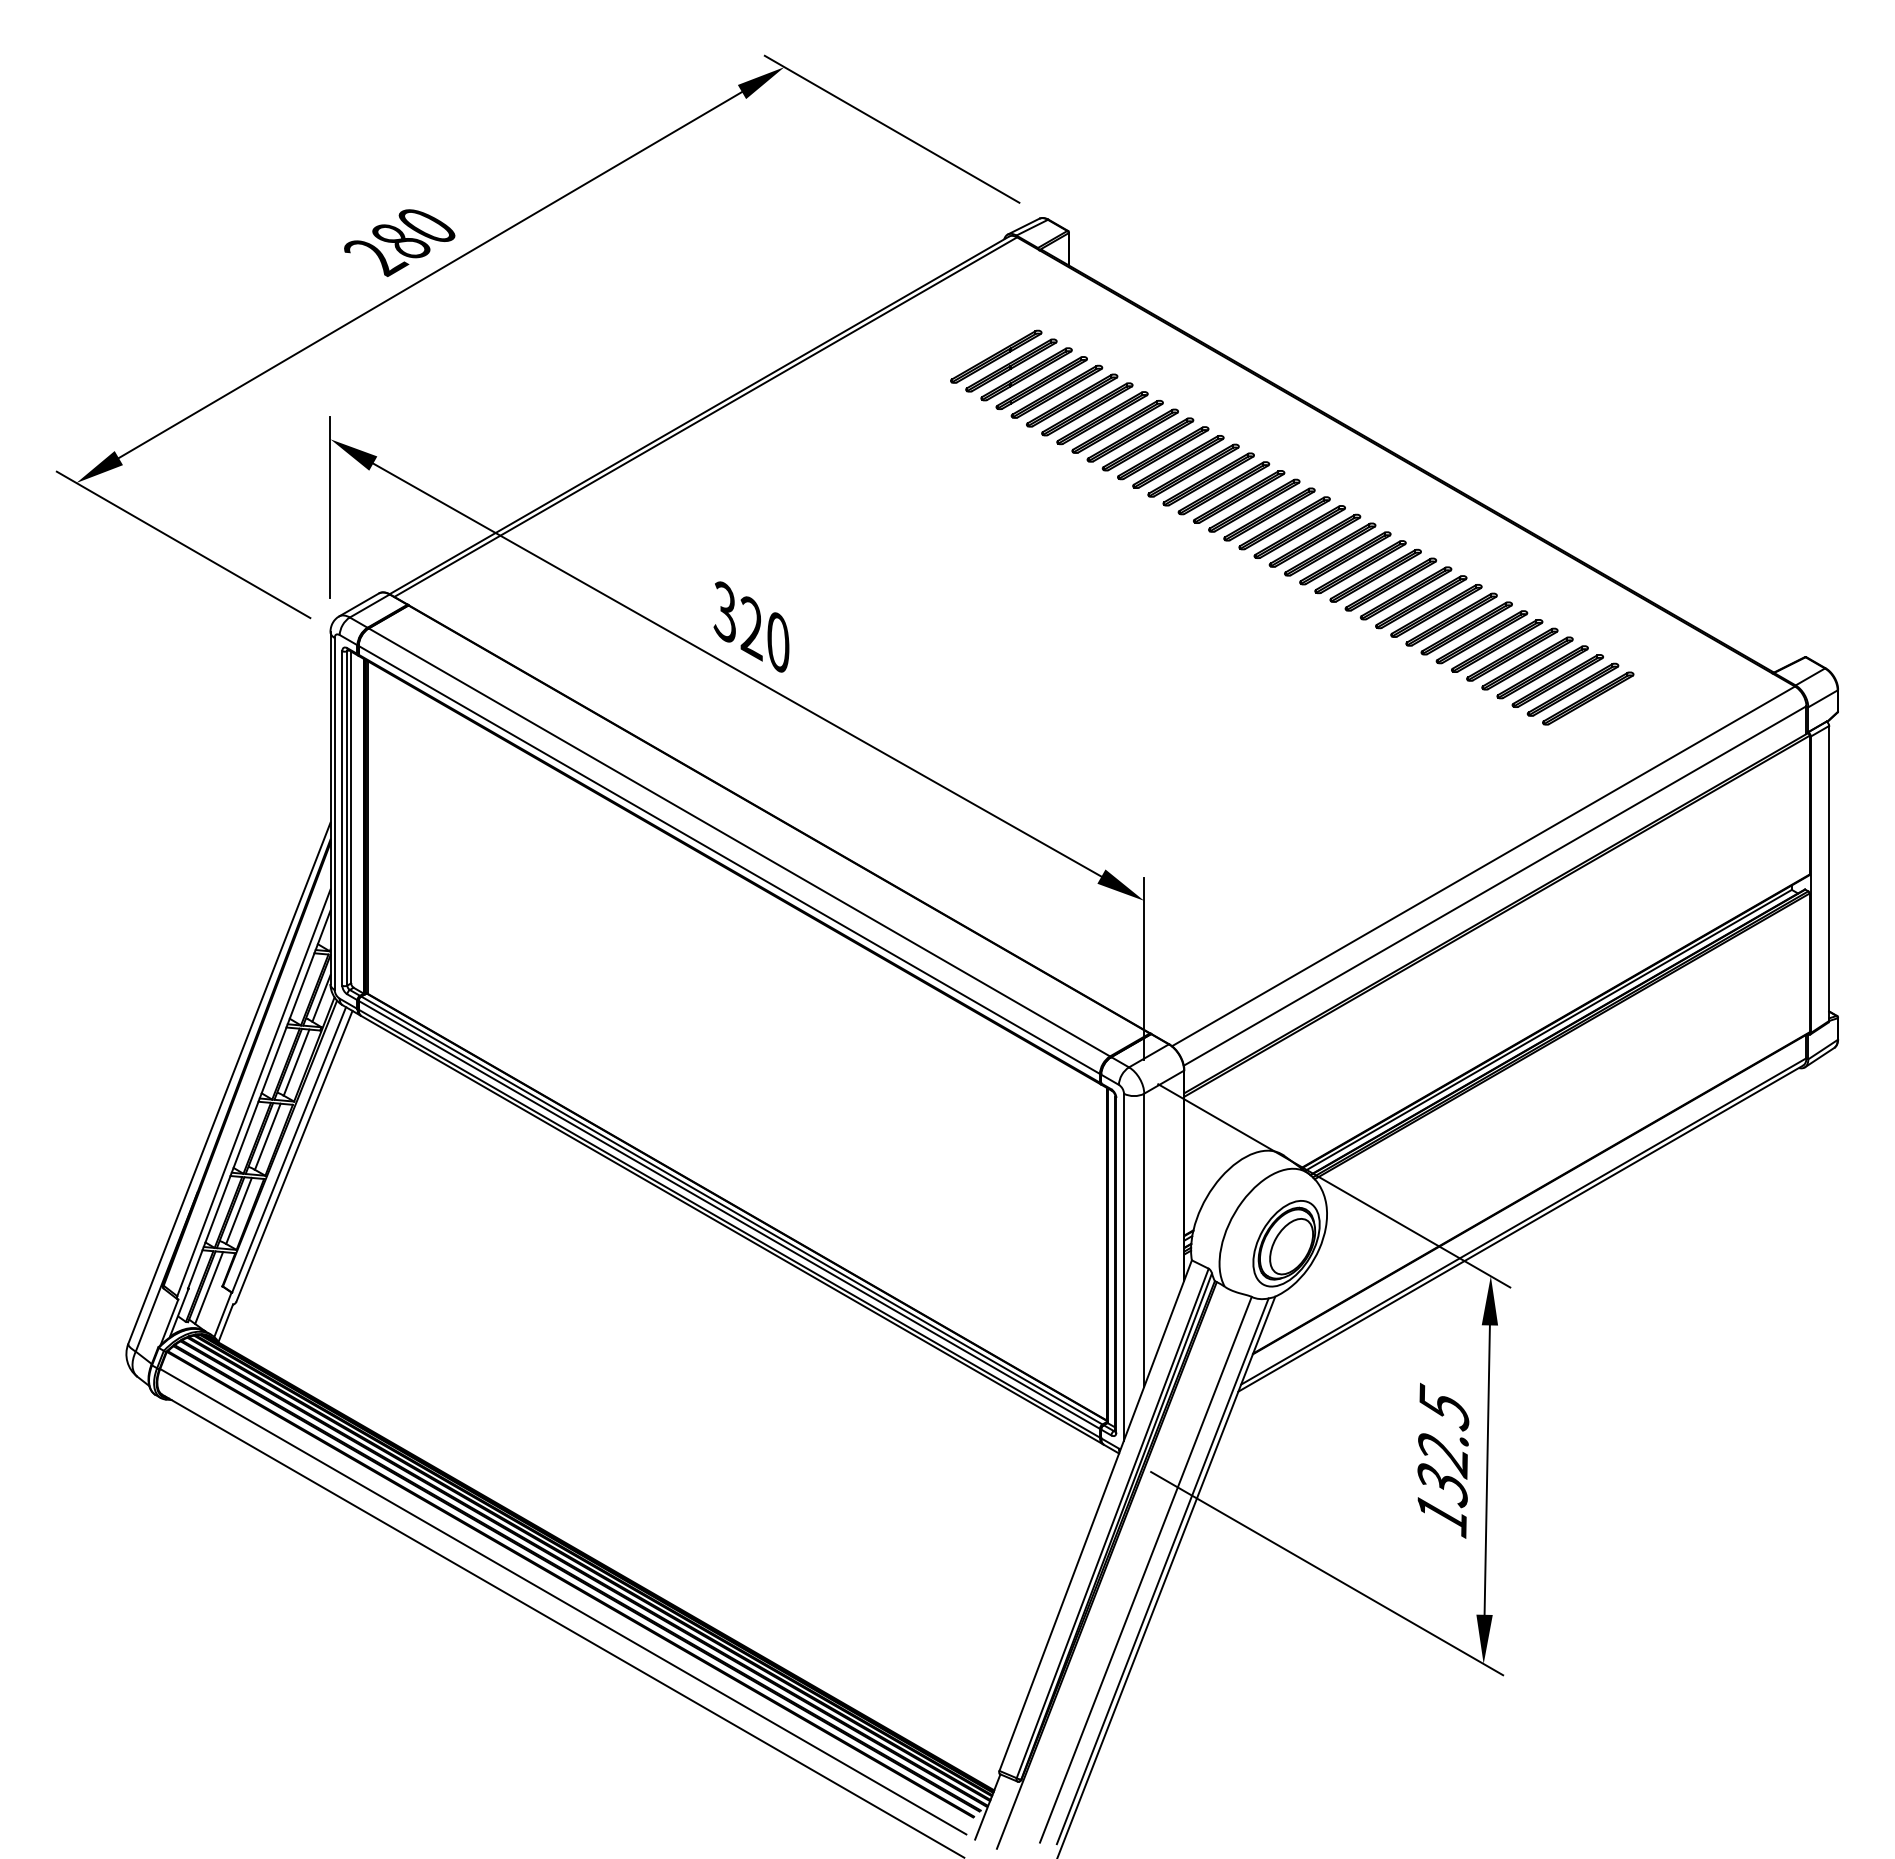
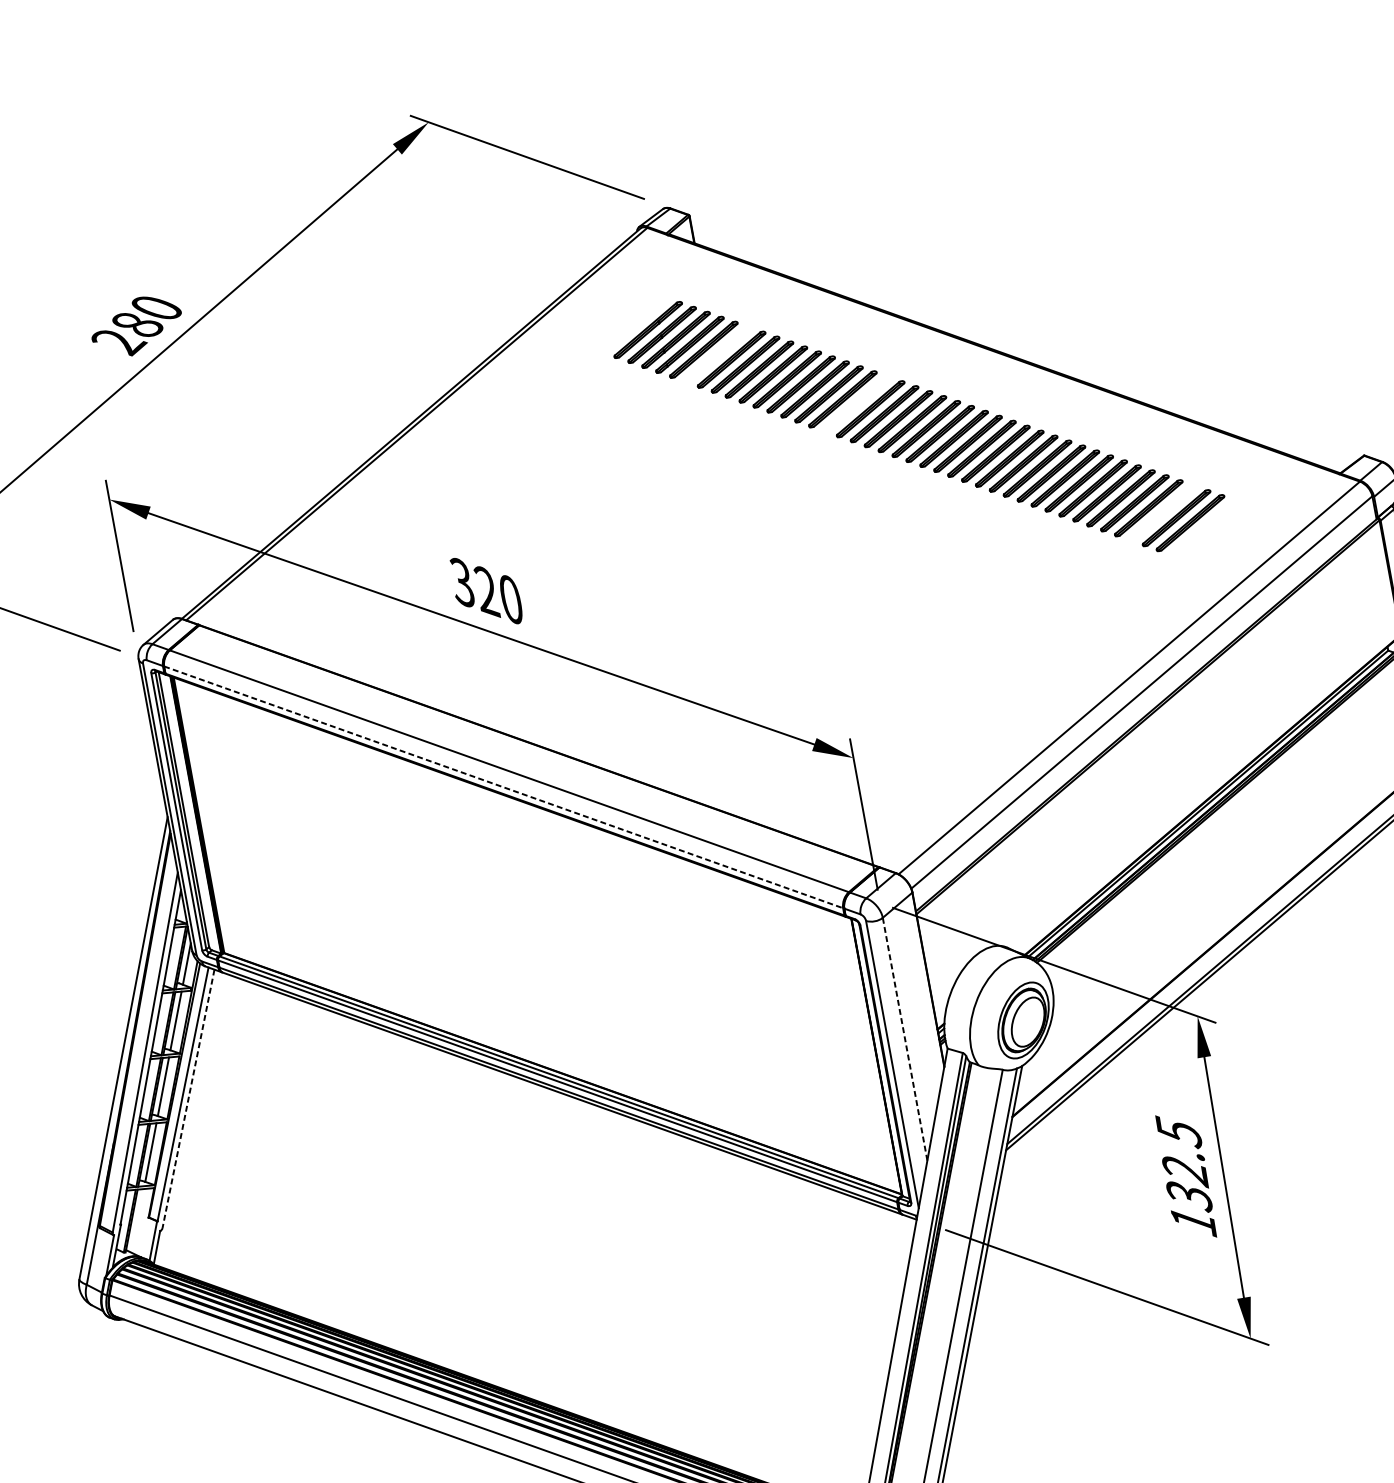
part: (1072, 400) -> (718, 354), removed
part: (1223, 488) -> (856, 404), removed
part: (1557, 680) -> (1162, 512), removed
line: (729, 859) -> (503, 786), solid -> dashed
line: (294, 1156) -> (188, 1099), solid -> dashed
line: (1144, 1240) -> (905, 1039), solid -> dashed
line: (209, 1287) -> (138, 1220), removed

